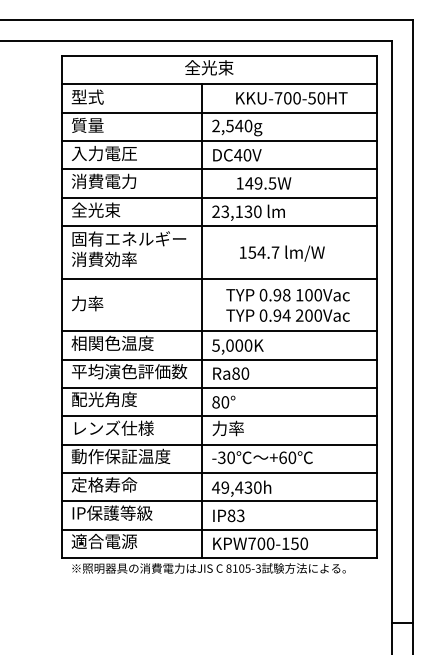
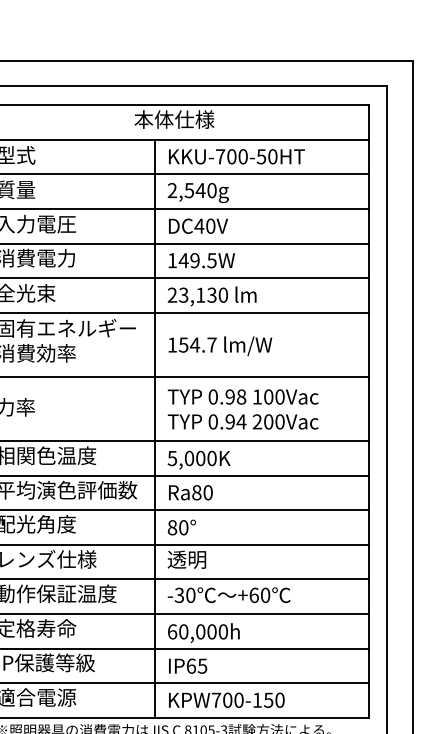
text: (217, 67) -> (174, 119), 全光束 -> 本体仕様
text: (291, 98) -> (236, 157), moved
text: (264, 183) -> (202, 260), moved
text: (282, 253) -> (220, 346), moved
text: (287, 305) -> (242, 409), moved
text: (227, 428) -> (186, 559), 力率 -> 透明
text: (231, 487) -> (191, 631), 49,430h -> 60,000h
text: (235, 515) -> (196, 665), IP83 -> IP65

